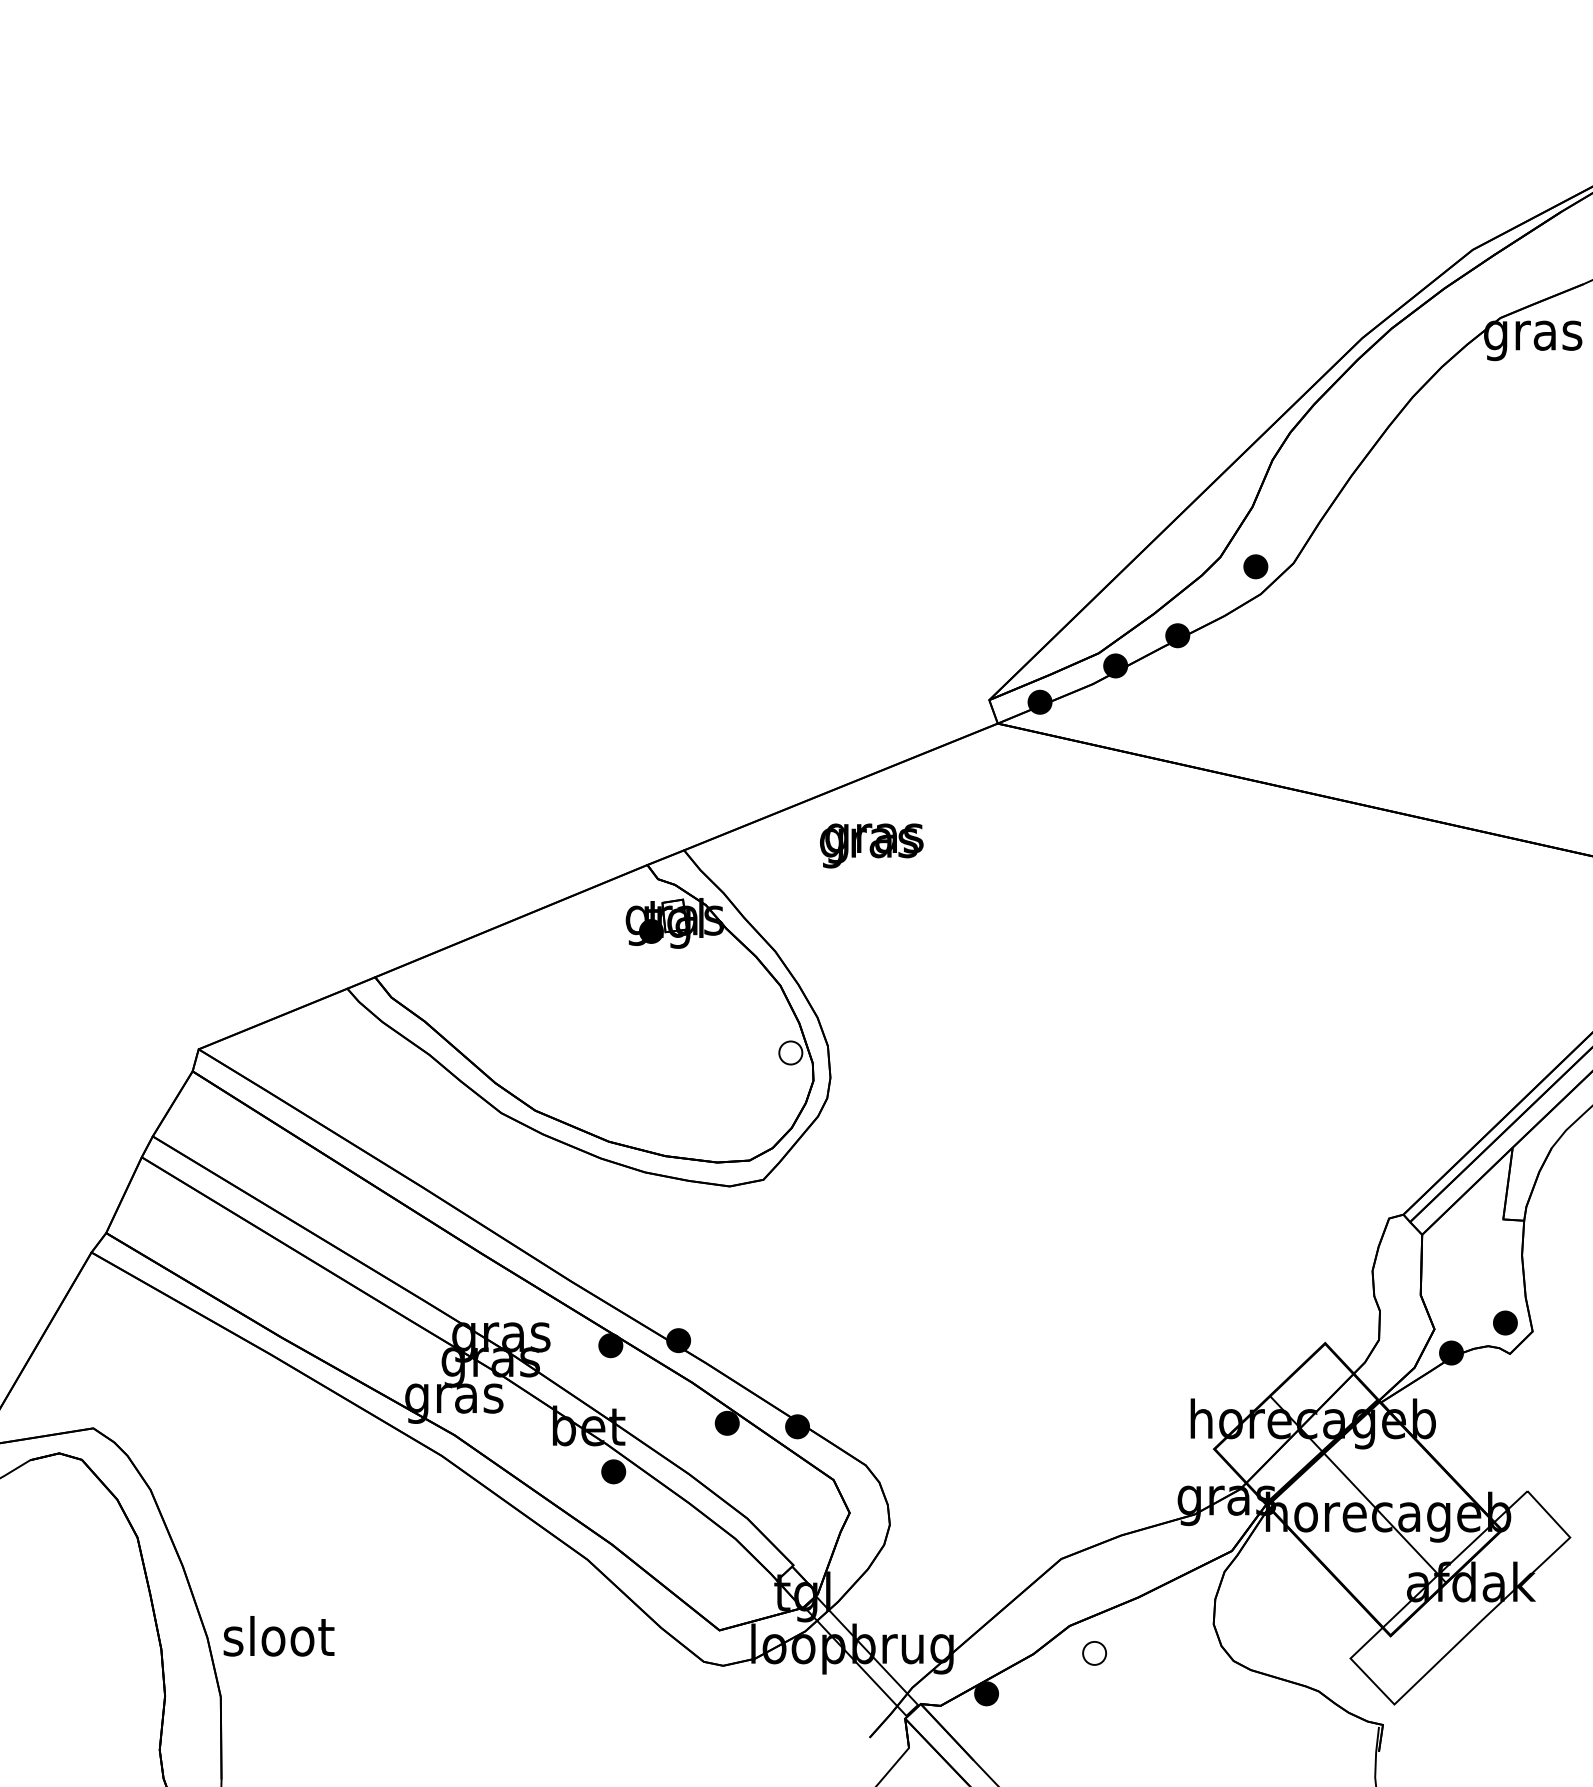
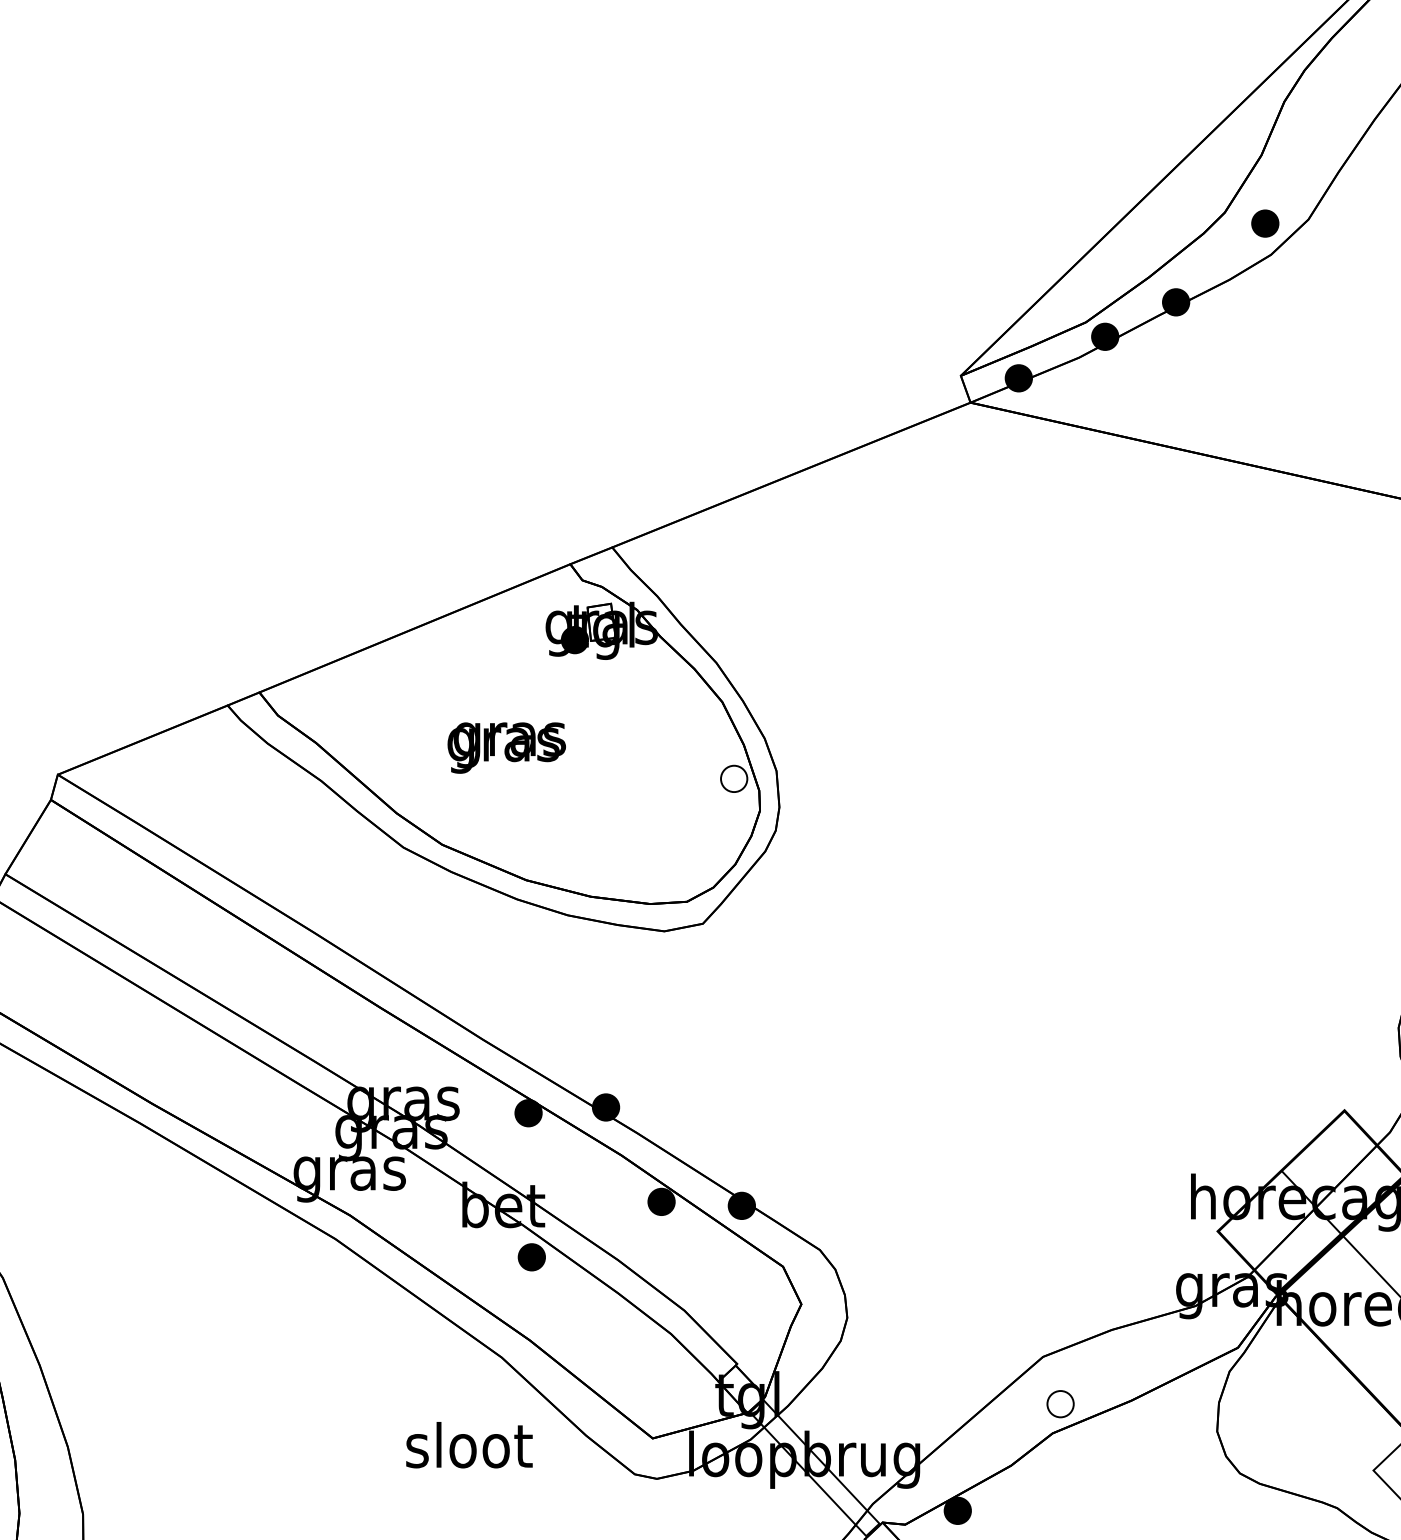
text: (871, 845) -> (506, 747), moved
text: (278, 1636) -> (468, 1445), moved
part: (1094, 1653) -> (1060, 1404), moved

